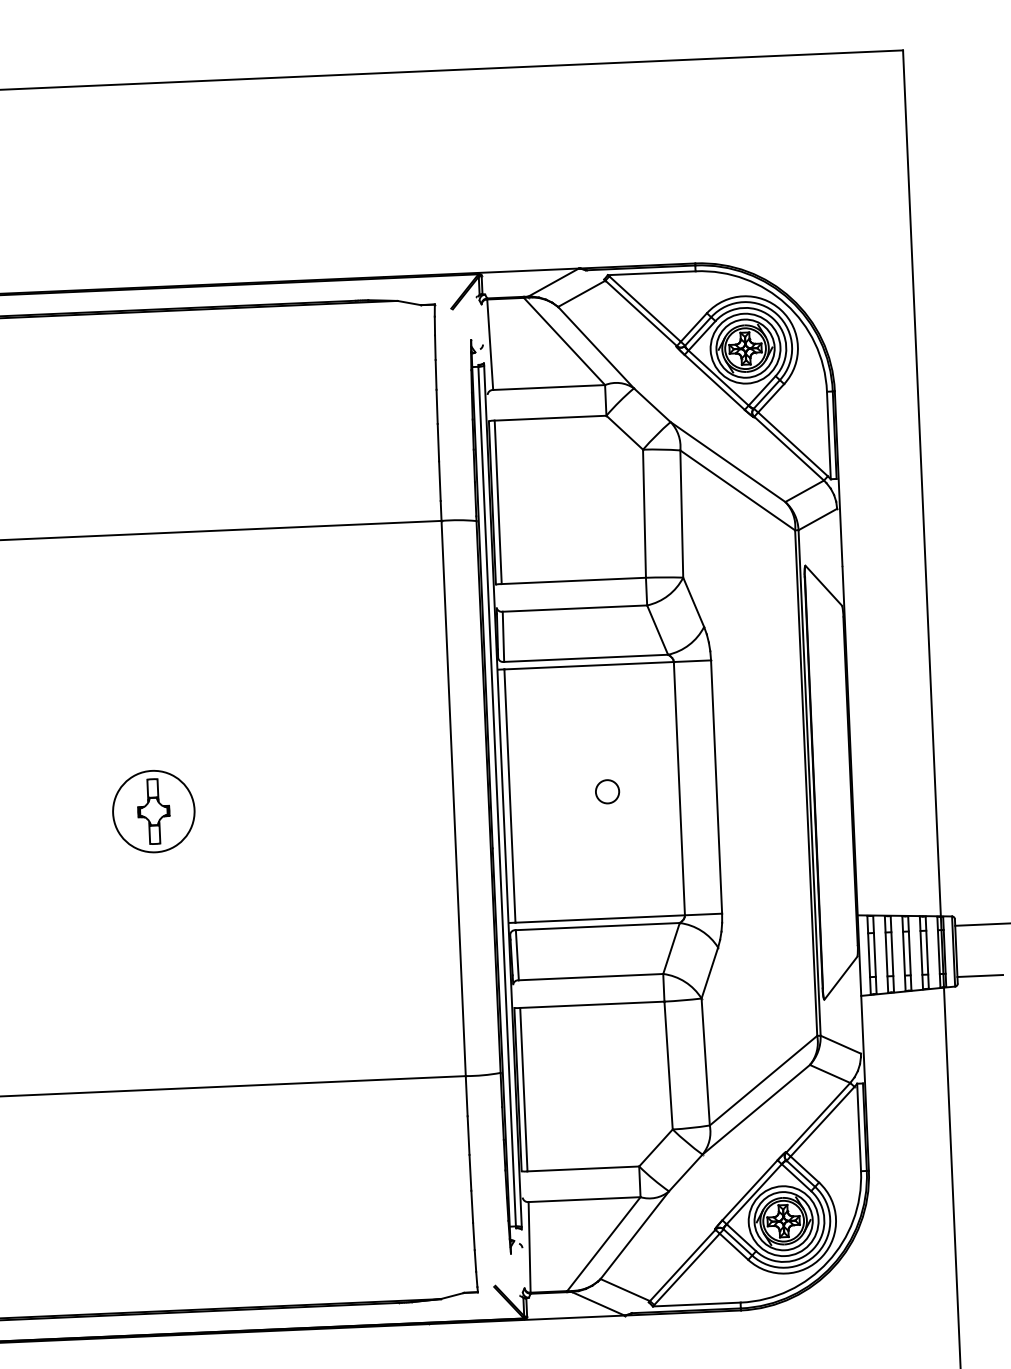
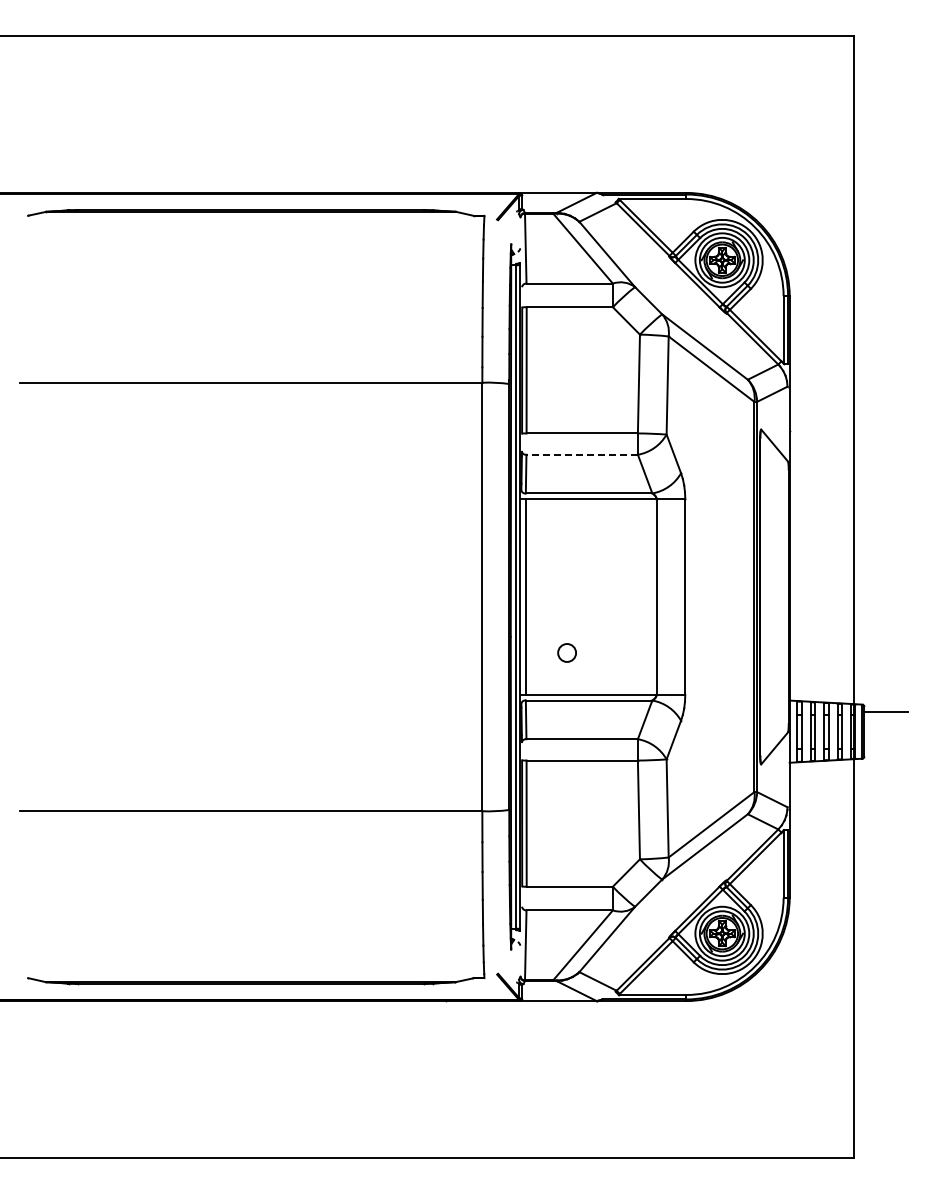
line: (575, 608) -> (582, 454), solid -> dashed
circle: (606, 791) -> (566, 652), moved
part: (153, 810) -> (250, 596), removed
line: (979, 976) -> (881, 751), removed

